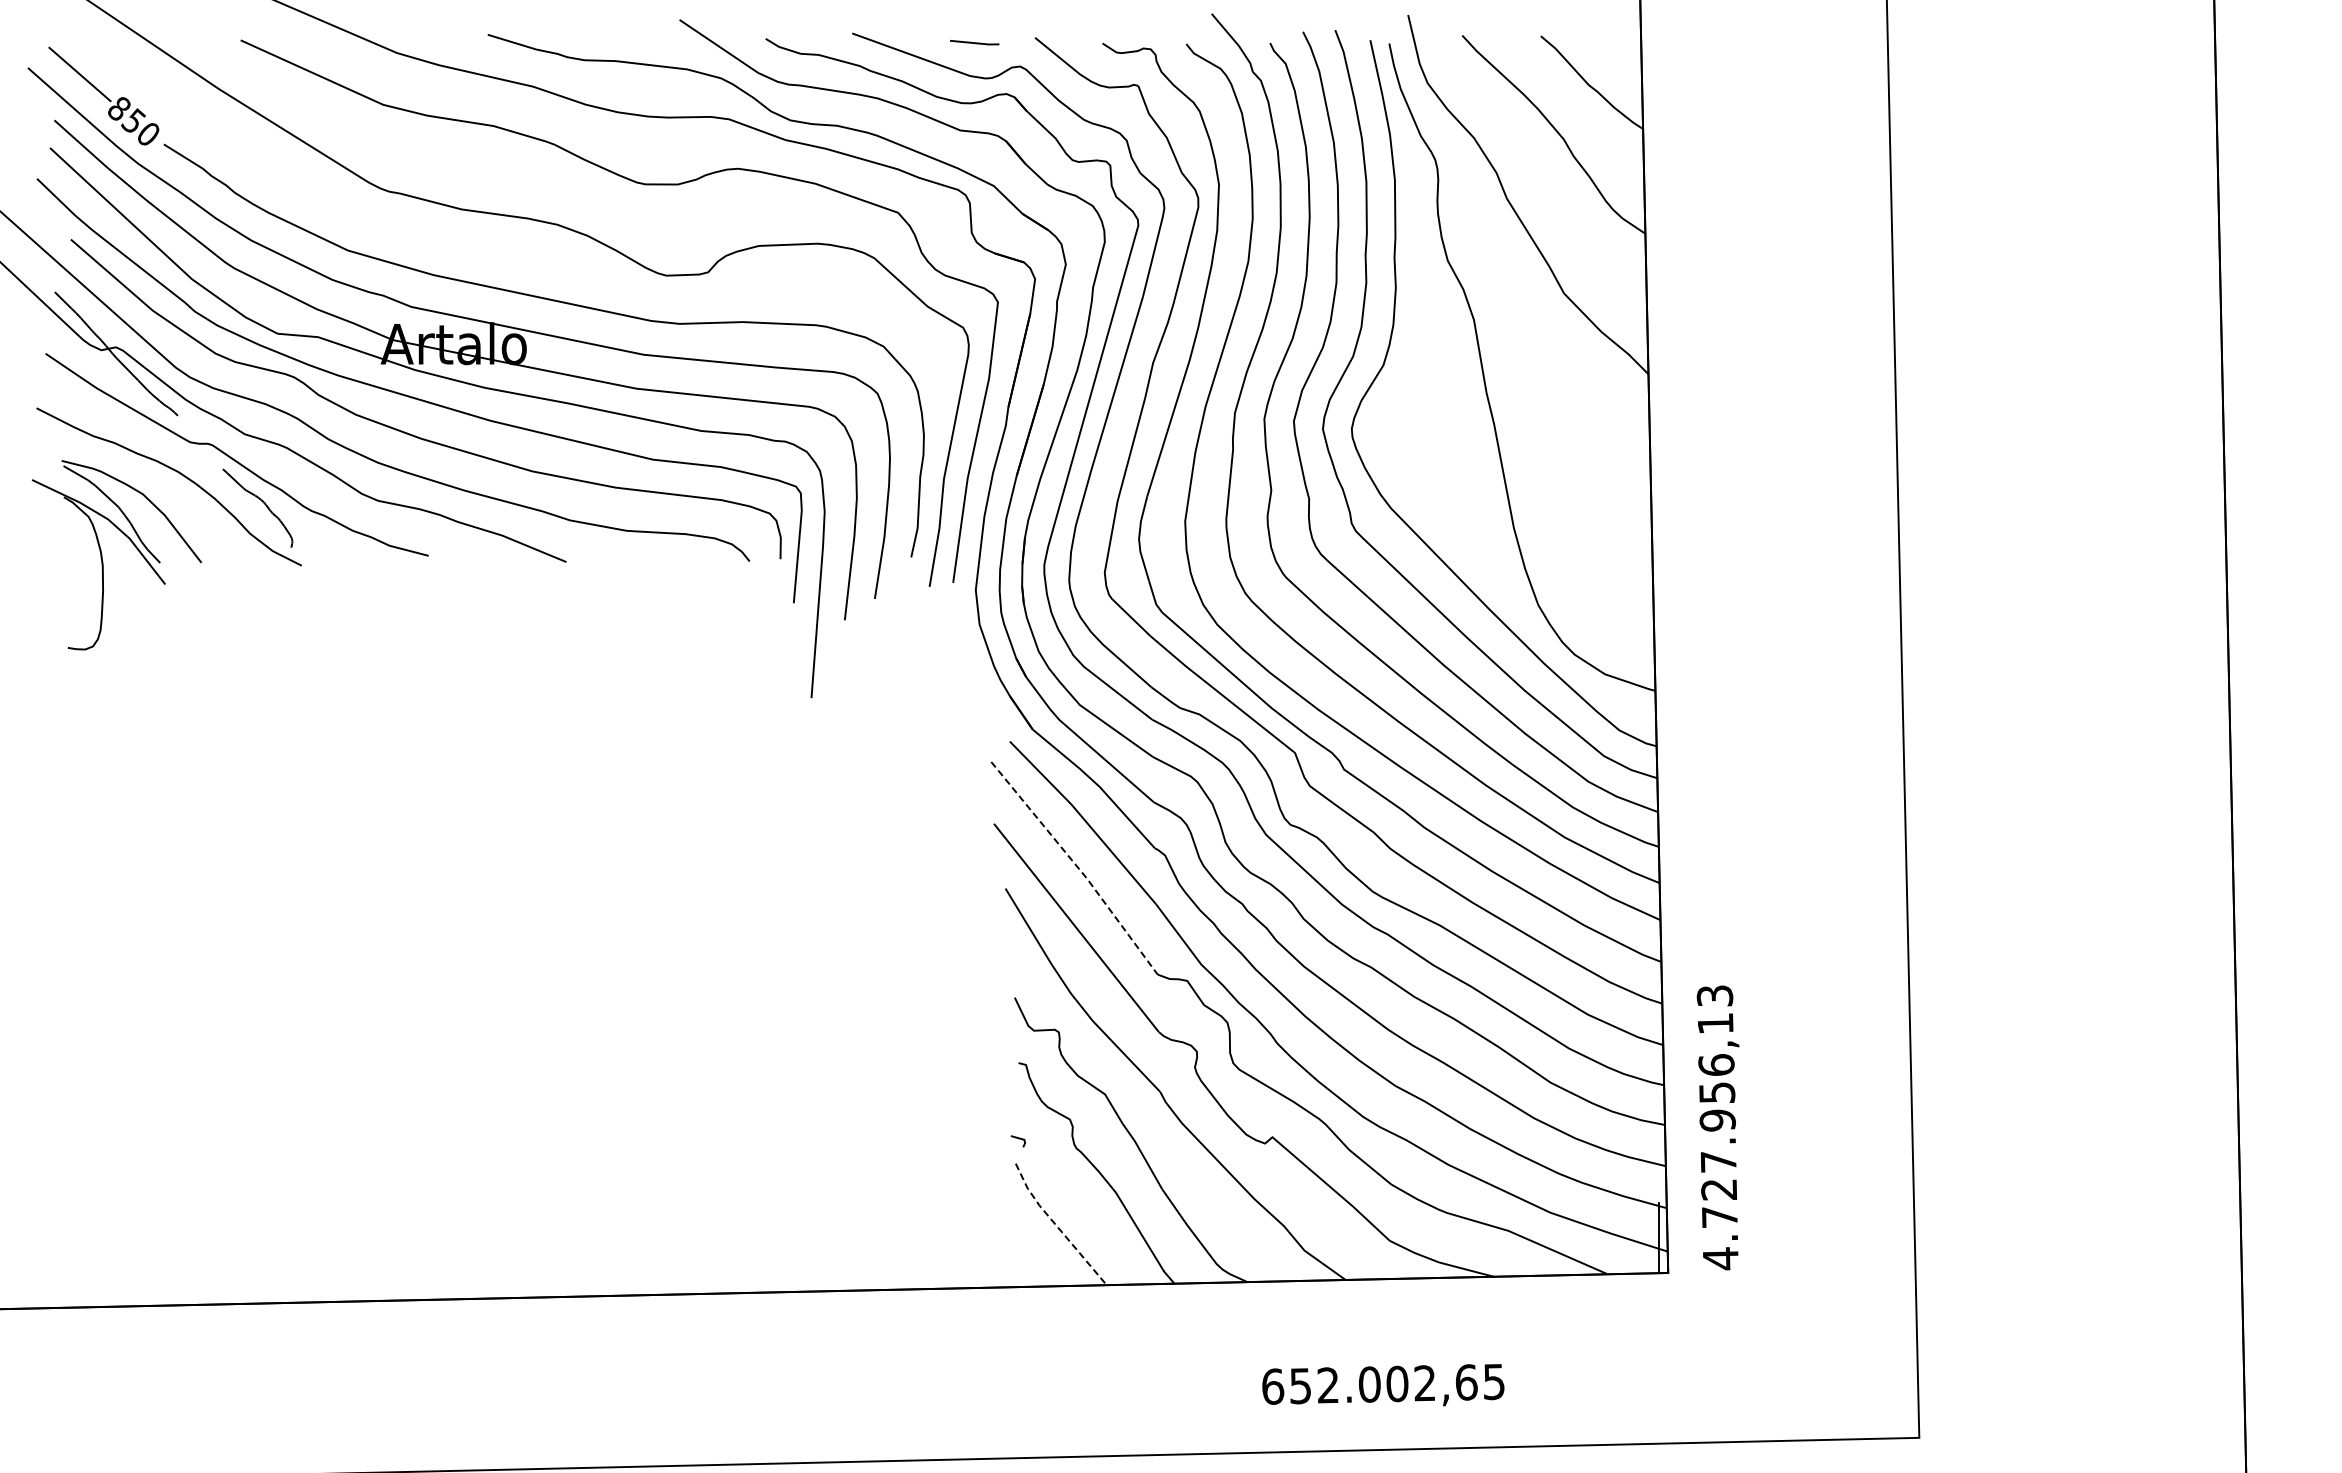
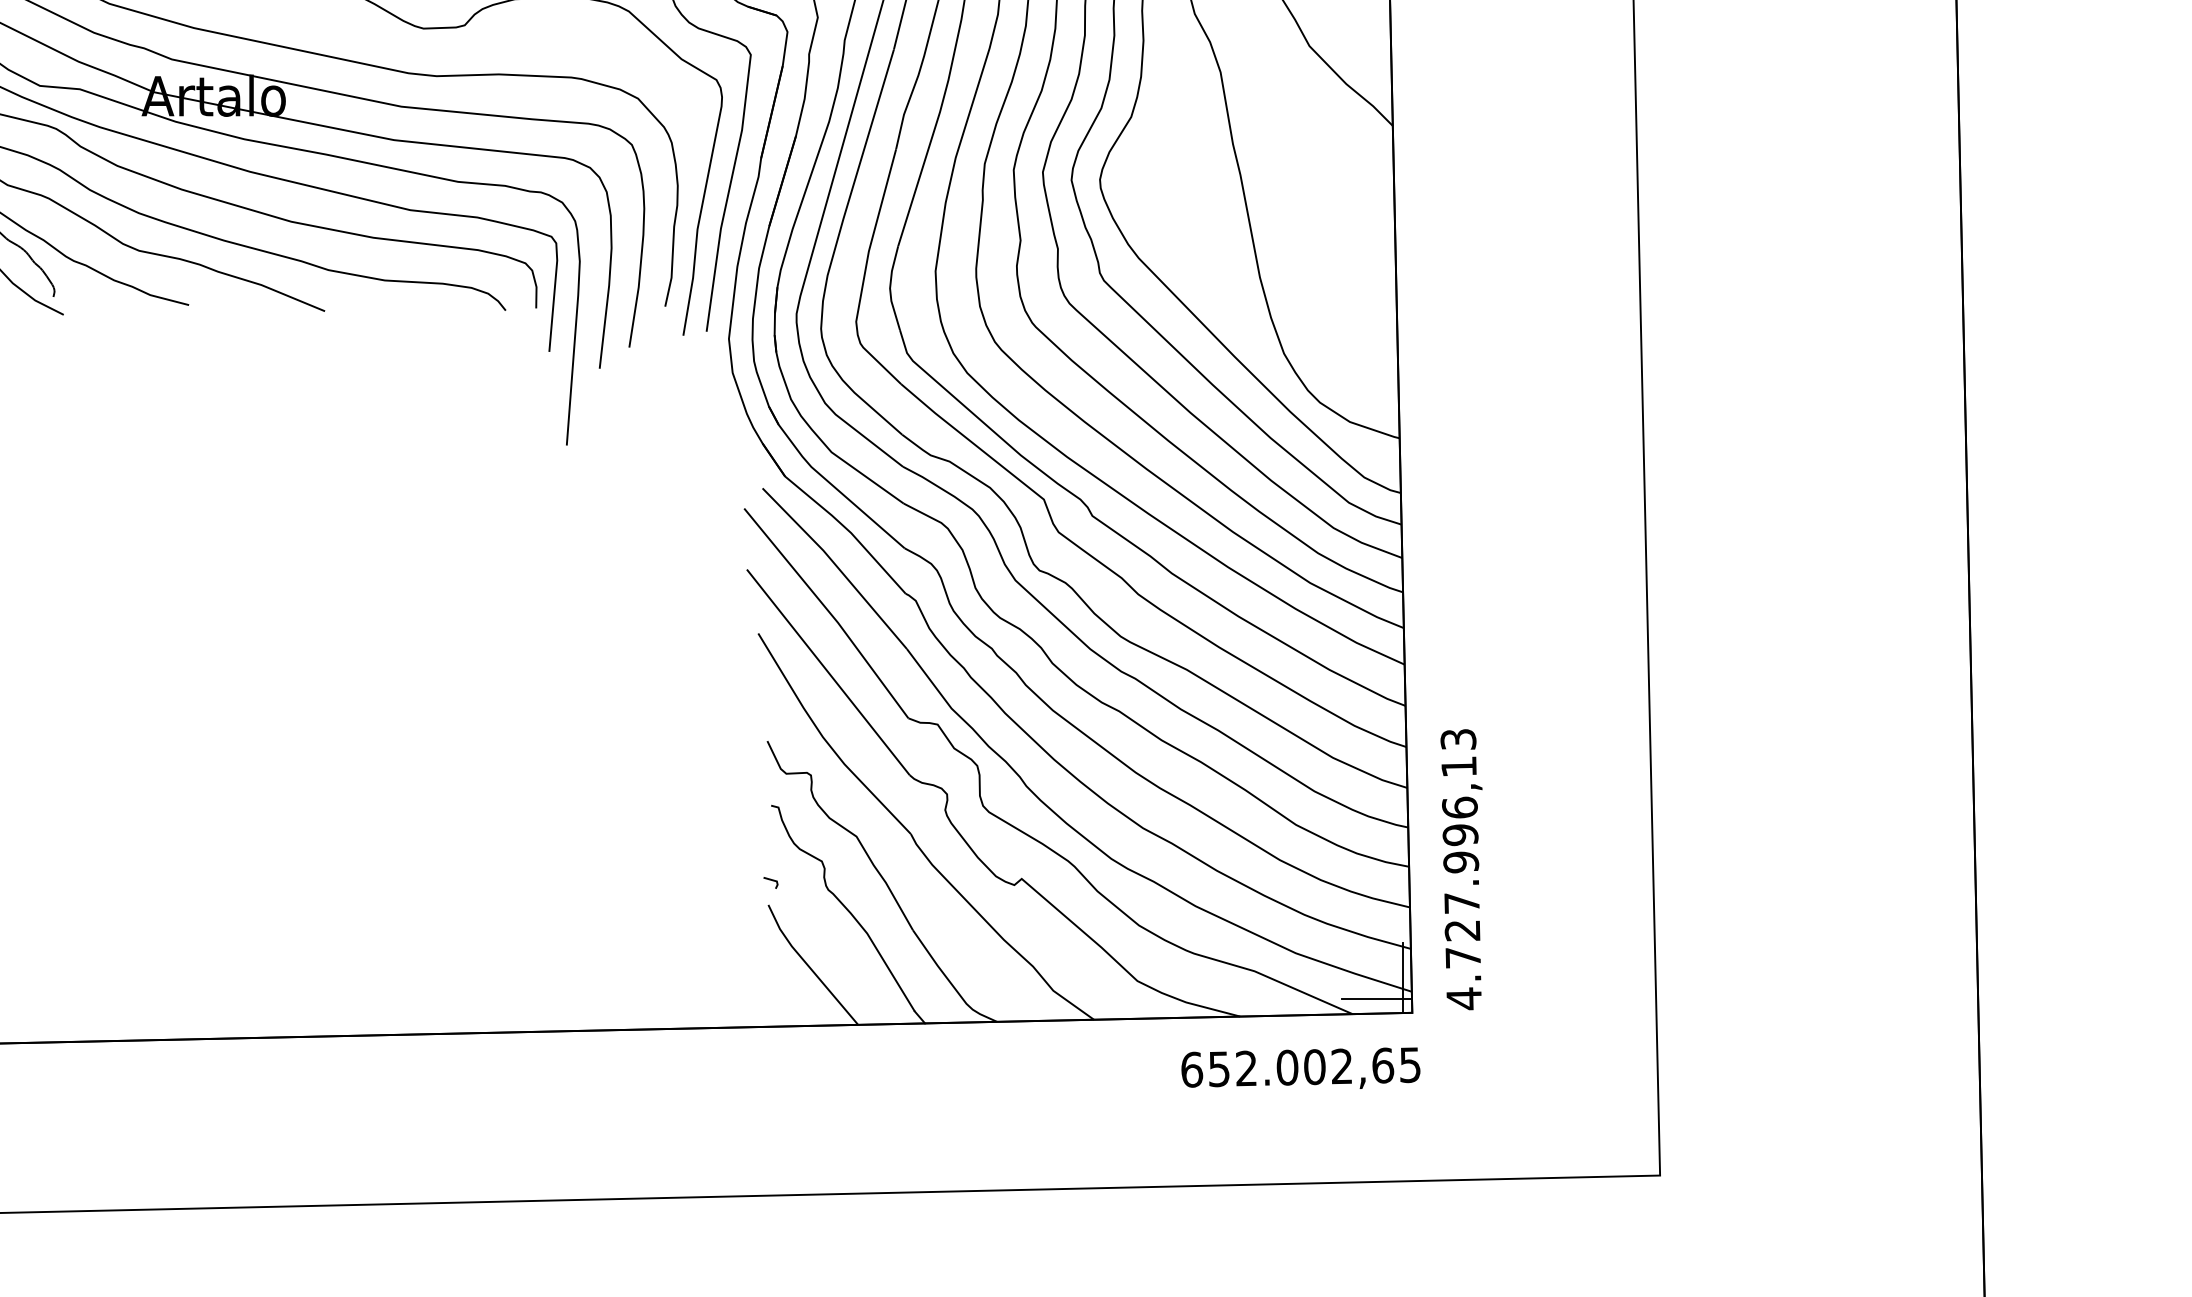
line: (1077, 866) -> (829, 611), dashed -> solid
text: (1717, 1092) -> (1460, 834), 4.727.956,13 -> 4.727.996,13
line: (1056, 1226) -> (808, 966), dashed -> solid
line: (1632, 1259) -> (1377, 999), added
text: (1383, 1385) -> (1301, 1068), moved

